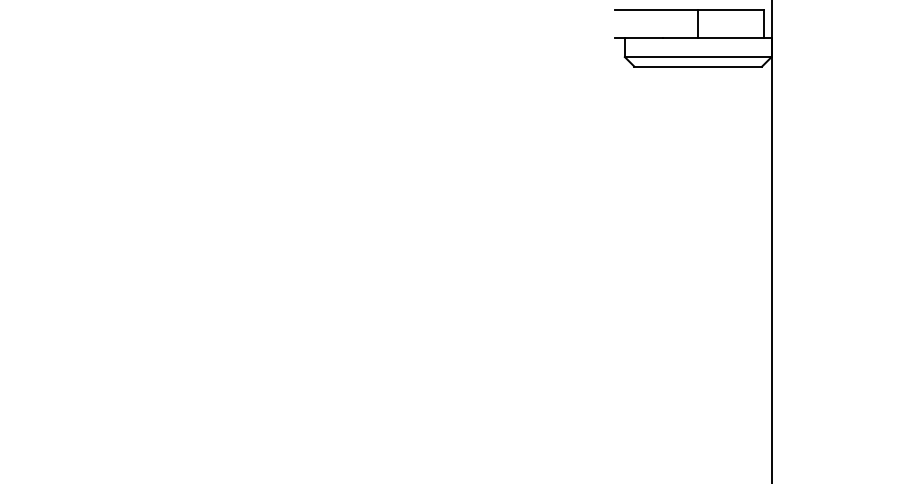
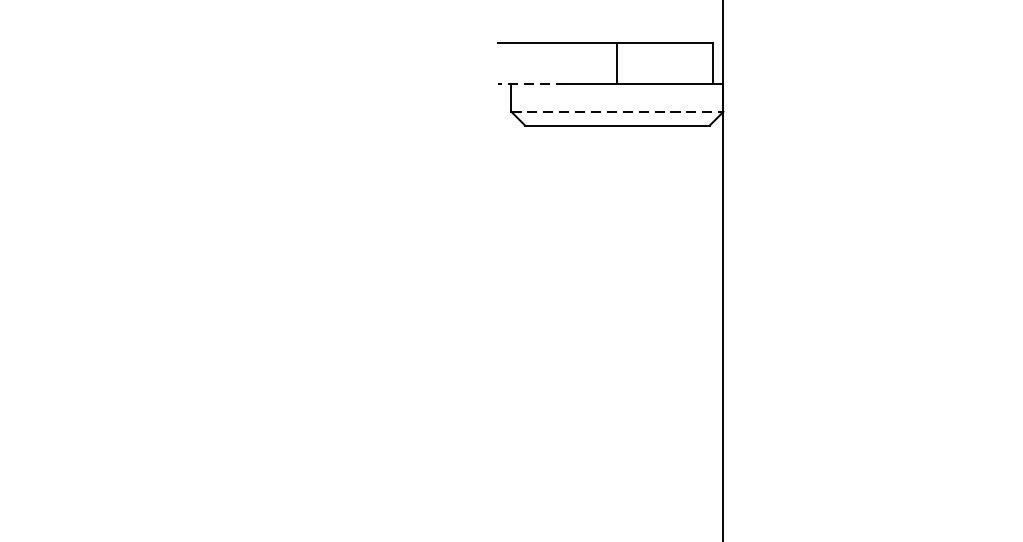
line: (638, 38) -> (531, 84), solid -> dashed
line: (698, 57) -> (617, 112), solid -> dashed

